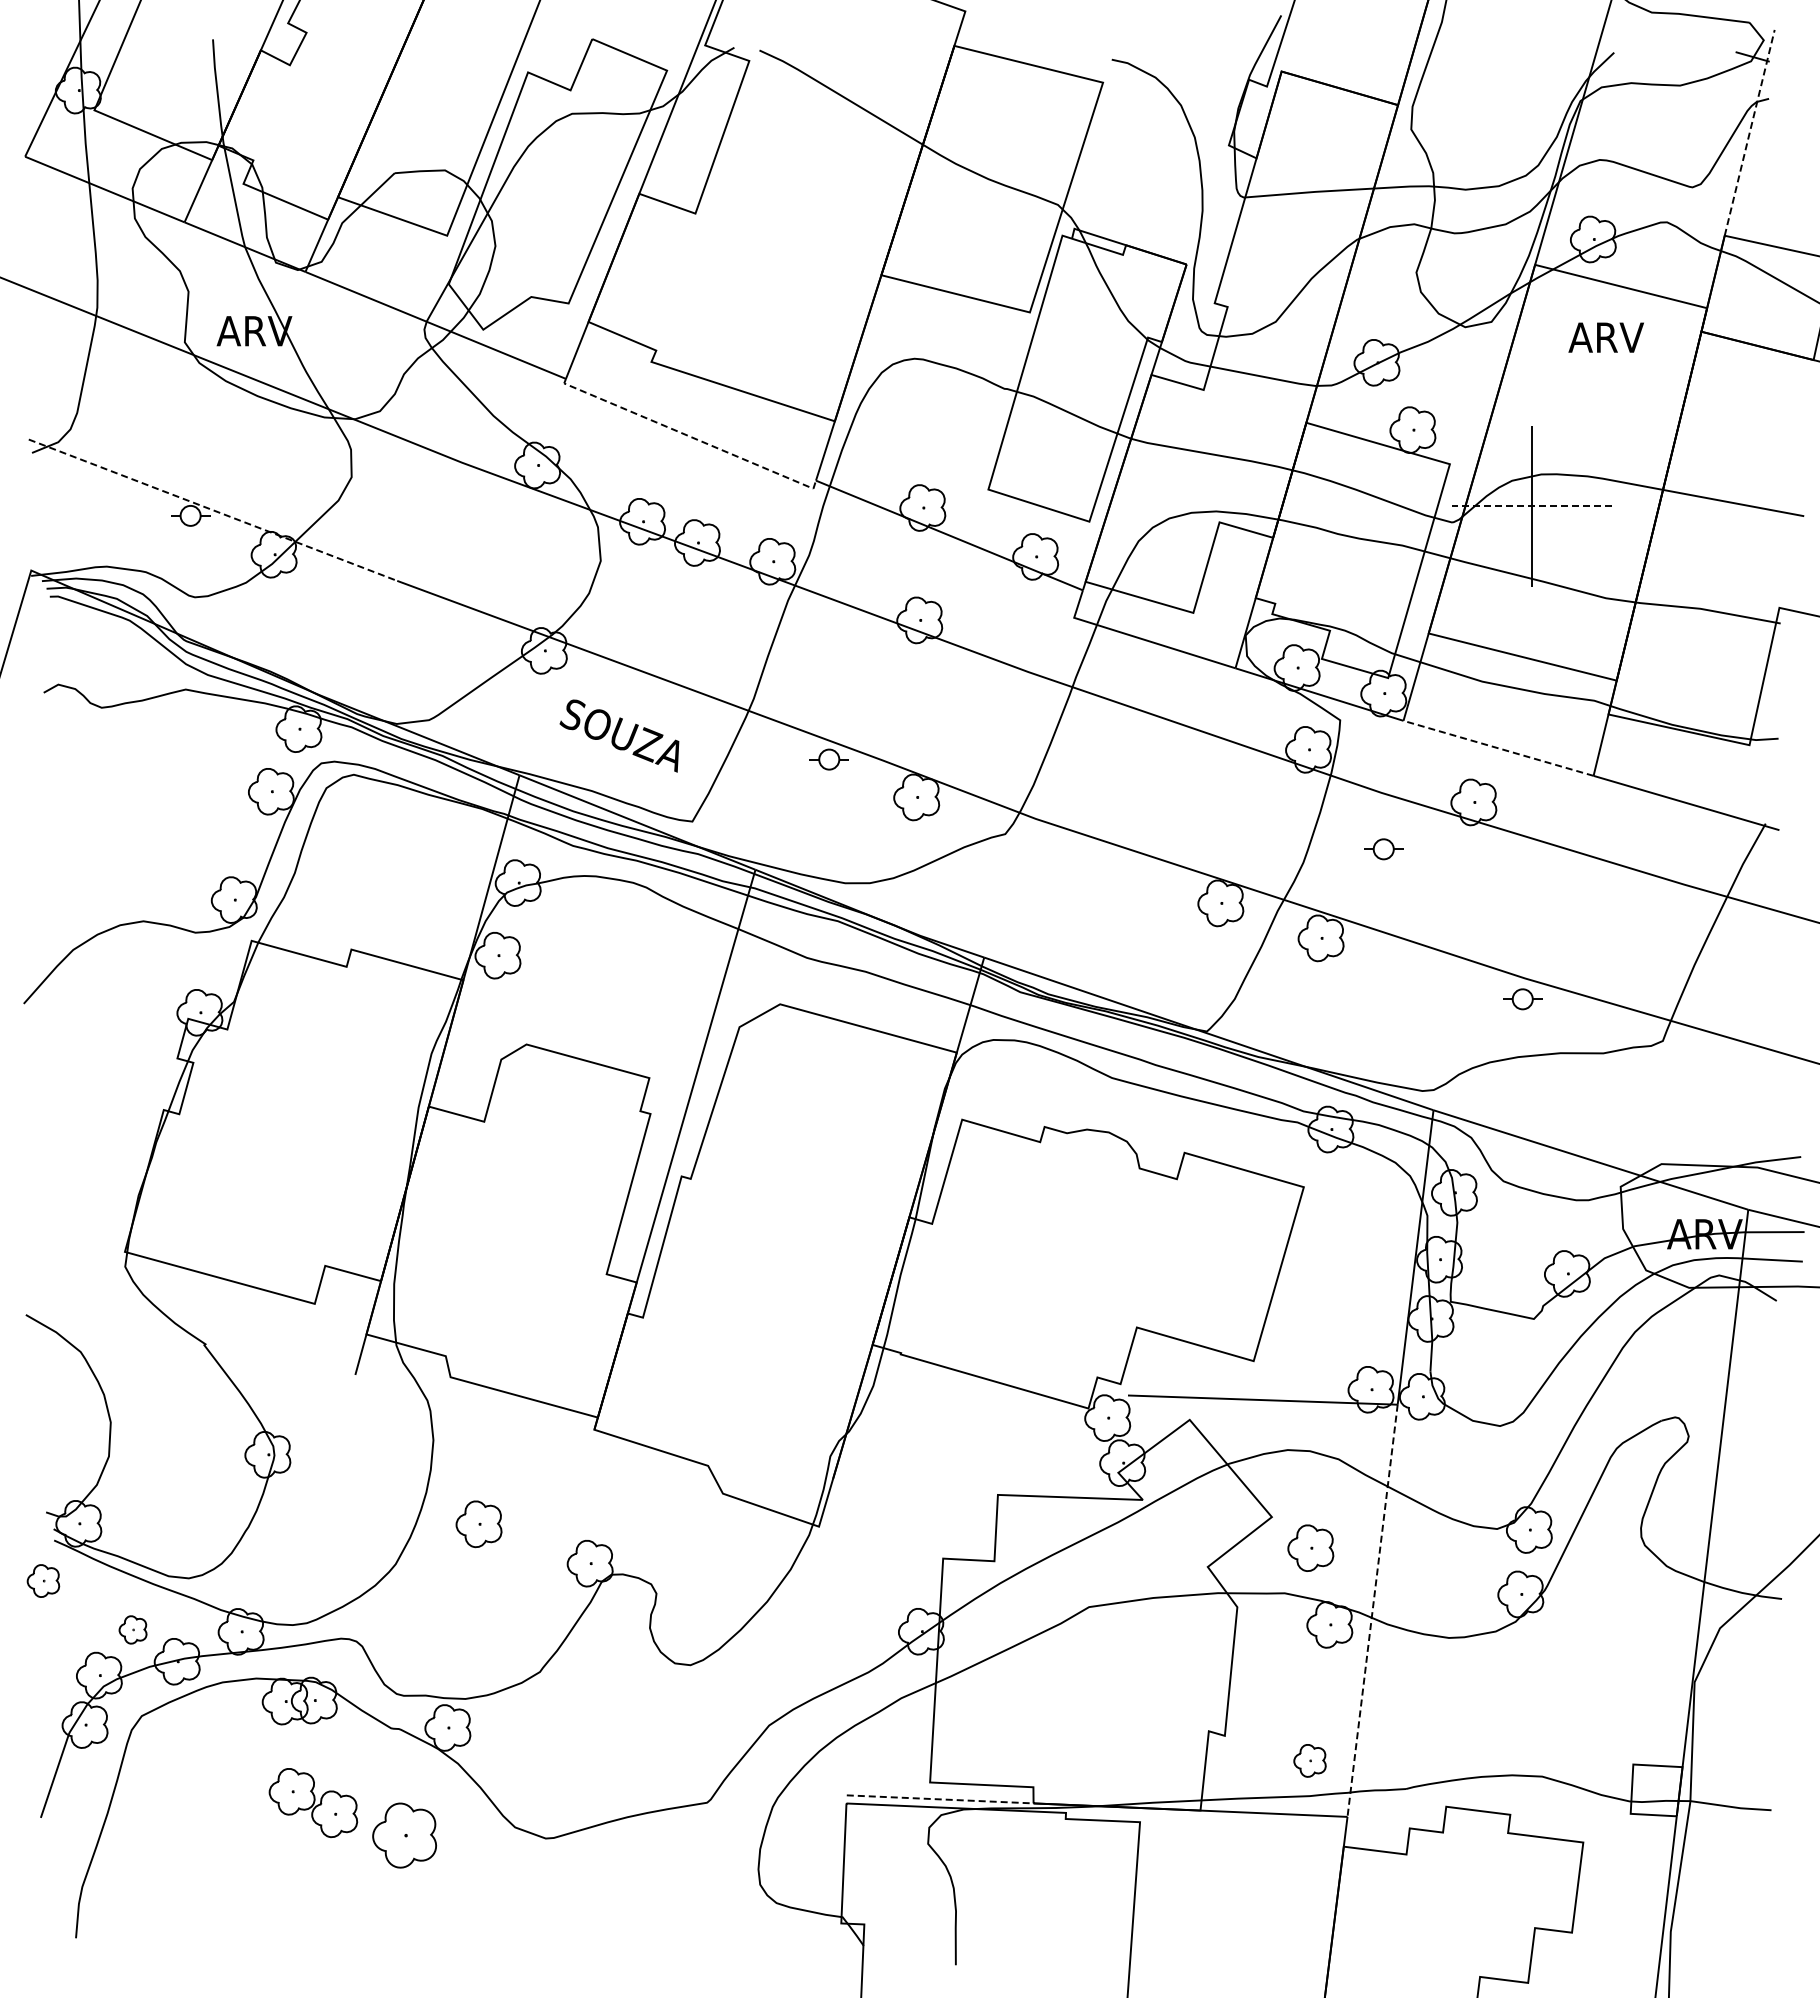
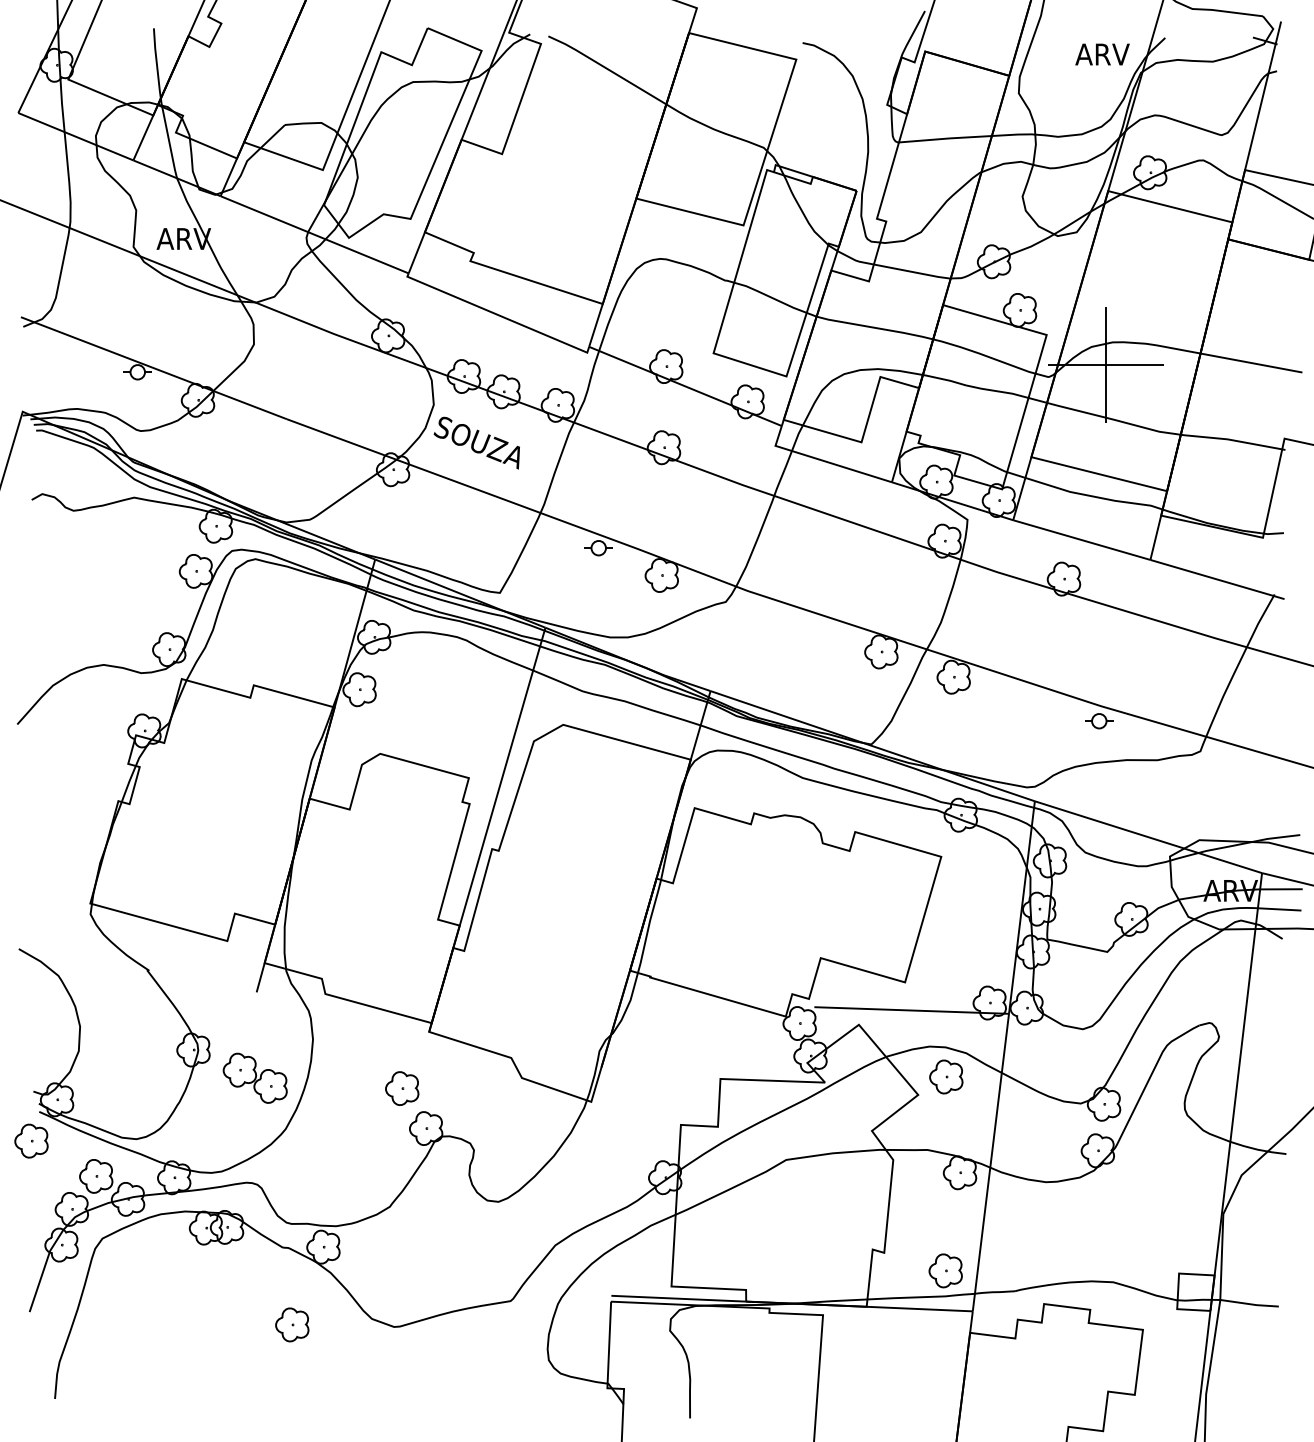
line: (1749, 132) -> (1262, 95), dashed -> solid
text: (1605, 337) -> (1101, 54), moved
line: (691, 437) -> (499, 315), dashed -> solid
line: (1531, 506) -> (1105, 365), dashed -> solid
line: (213, 510) -> (154, 368), dashed -> solid
text: (619, 735) -> (476, 442), moved
line: (1498, 748) -> (1081, 540), dashed -> solid
part: (1383, 849) -> (998, 613), removed
part: (478, 1524) -> (401, 1088), moved
part: (1310, 1547) -> (946, 1076), moved
part: (43, 1580) -> (31, 1140), size x1.43
line: (1372, 1610) -> (990, 1162), dashed -> solid
part: (132, 1629) -> (95, 1176), size x1.67
part: (1309, 1760) -> (945, 1270), size x1.43
line: (940, 1799) -> (679, 1298), dashed -> solid
part: (313, 1802) -> (255, 1077), moved
part: (404, 1835) -> (292, 1324), size x0.71

